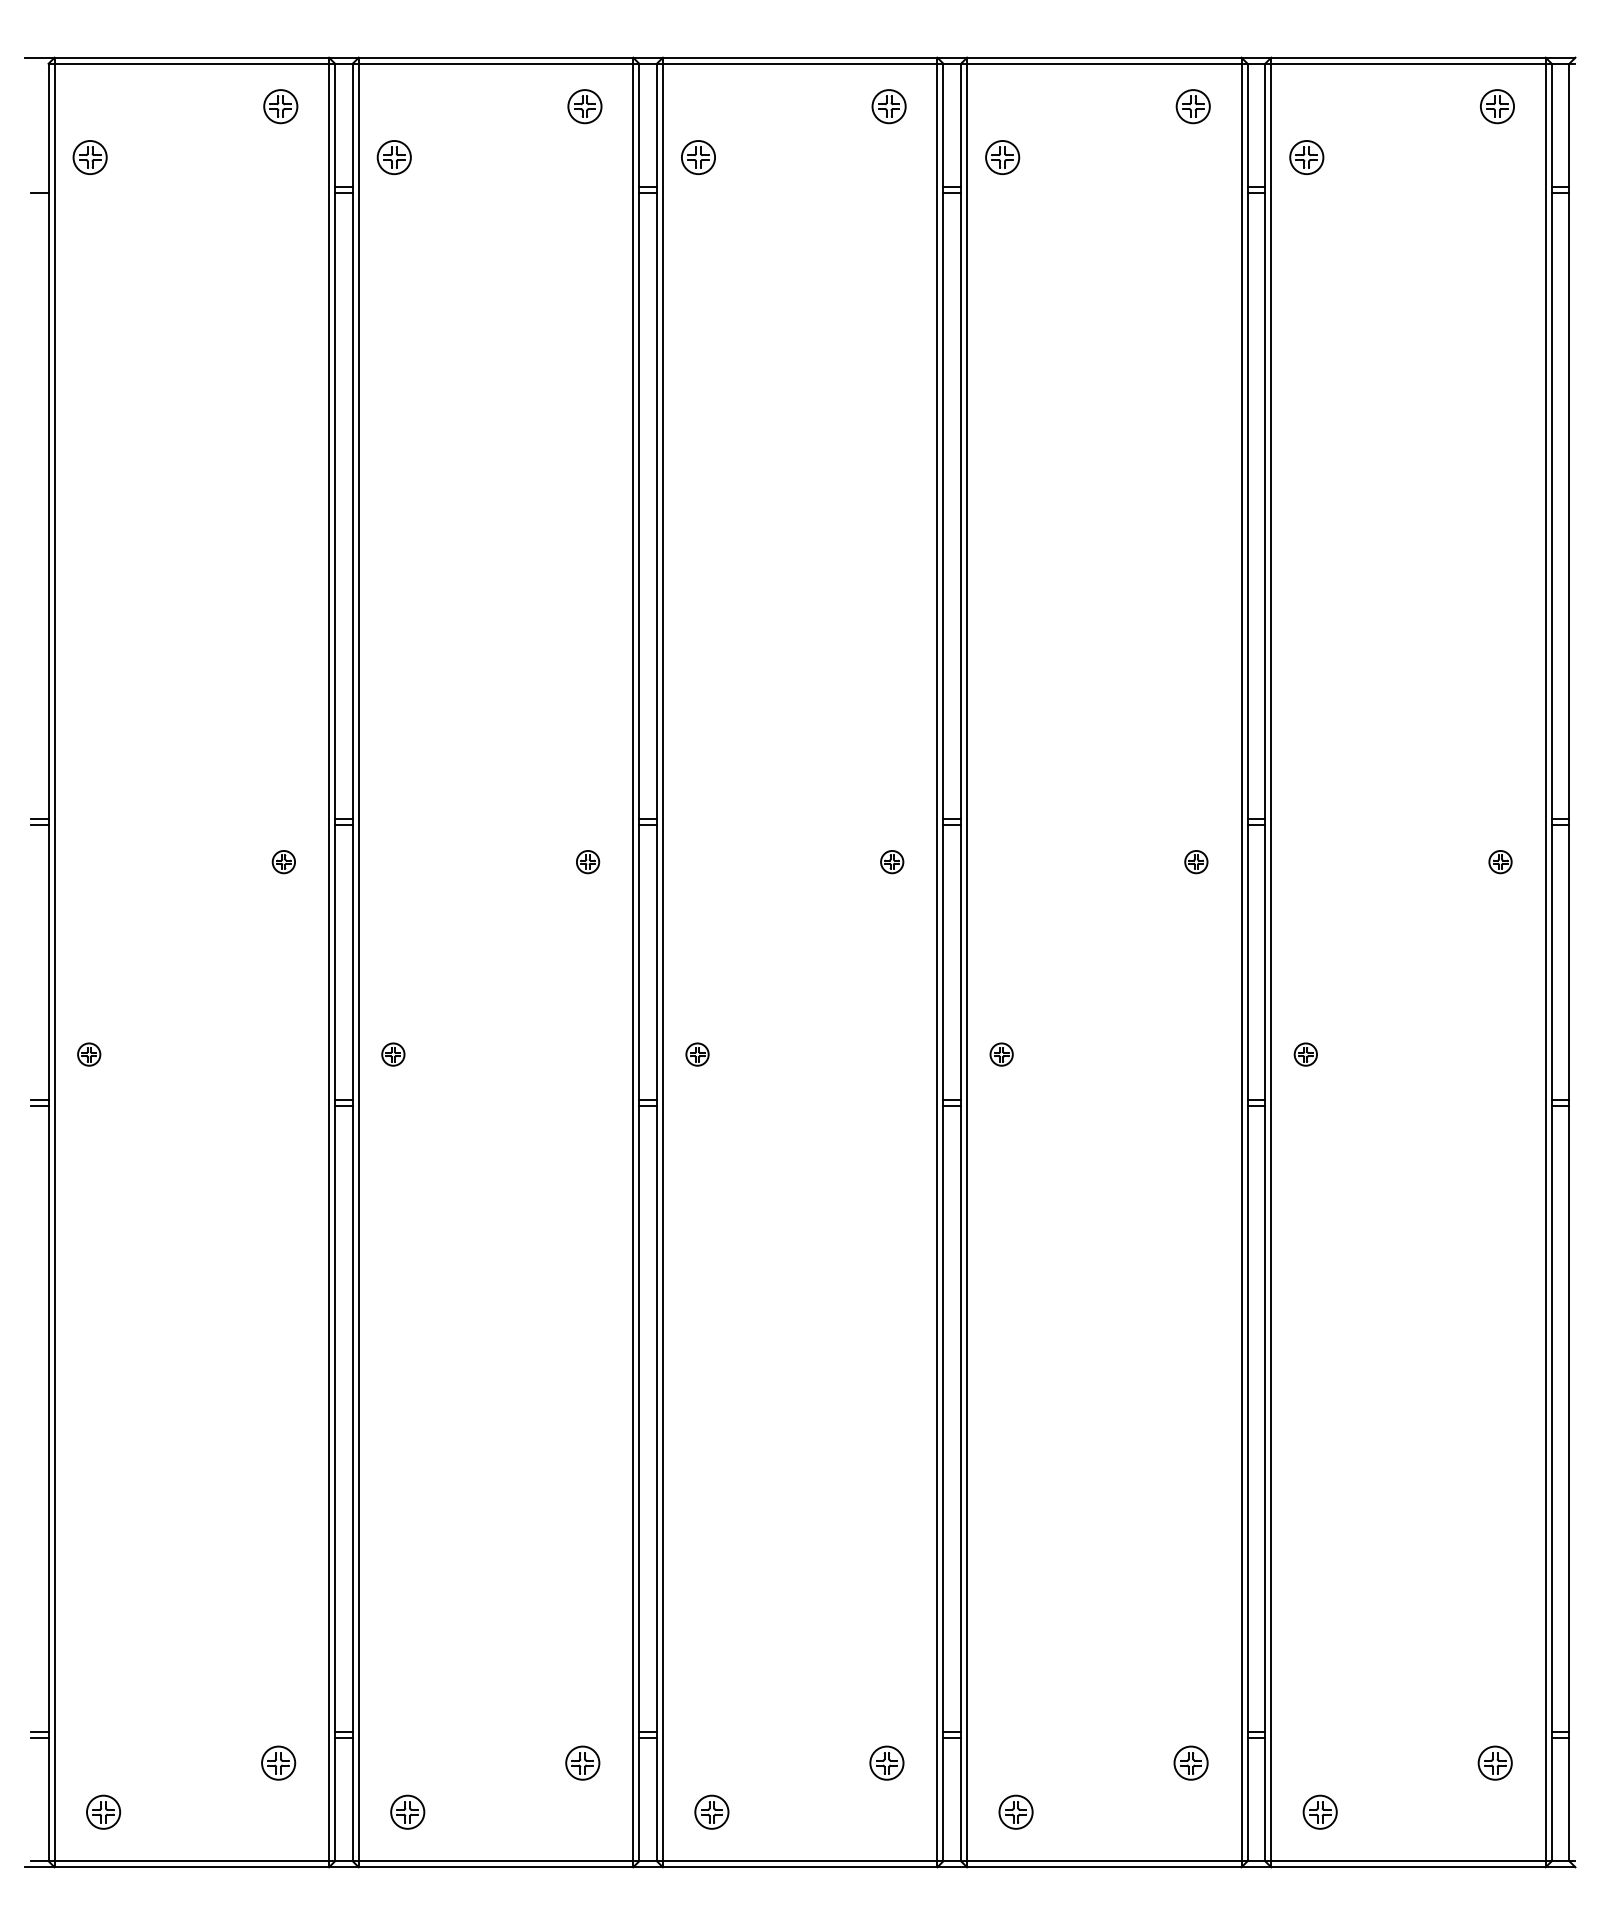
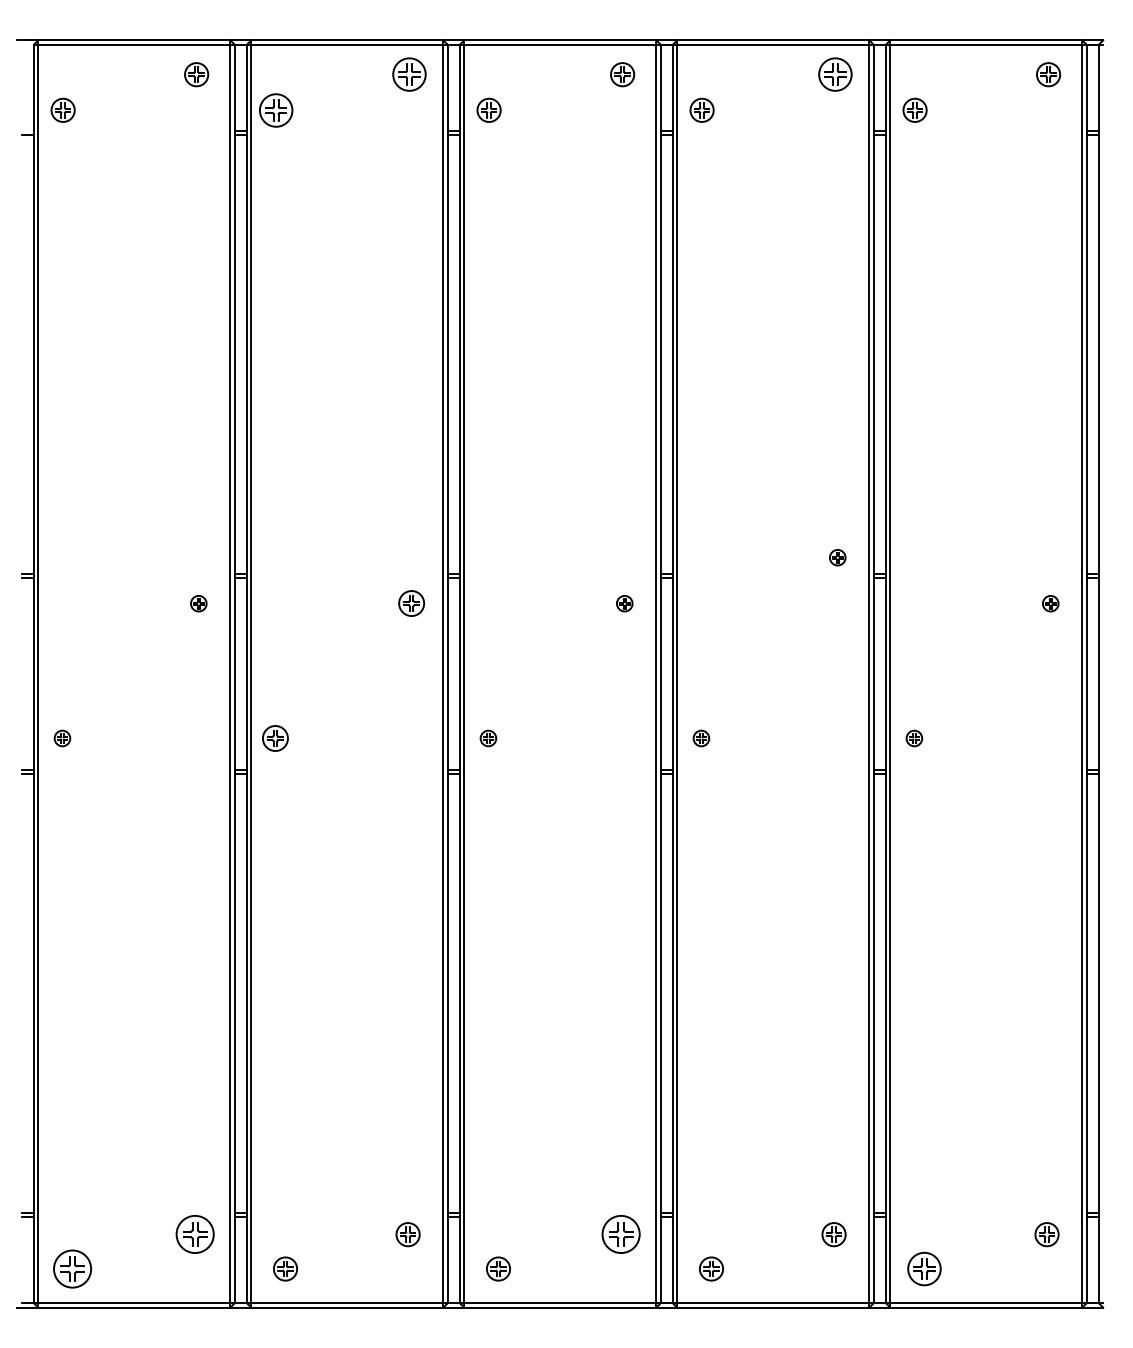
part: (584, 106) -> (409, 74), size x1.4
part: (1193, 106) -> (835, 74), size x1.4
part: (393, 156) -> (275, 109), size x1.4
part: (587, 861) -> (411, 603), size x1.6
part: (1196, 861) -> (837, 557), moved
part: (393, 1054) -> (275, 738), size x1.6
part: (277, 1762) -> (194, 1234), size x1.6
part: (886, 1762) -> (620, 1234), size x1.6
part: (103, 1811) -> (72, 1268), size x1.6
part: (1320, 1811) -> (924, 1268), size x1.4

